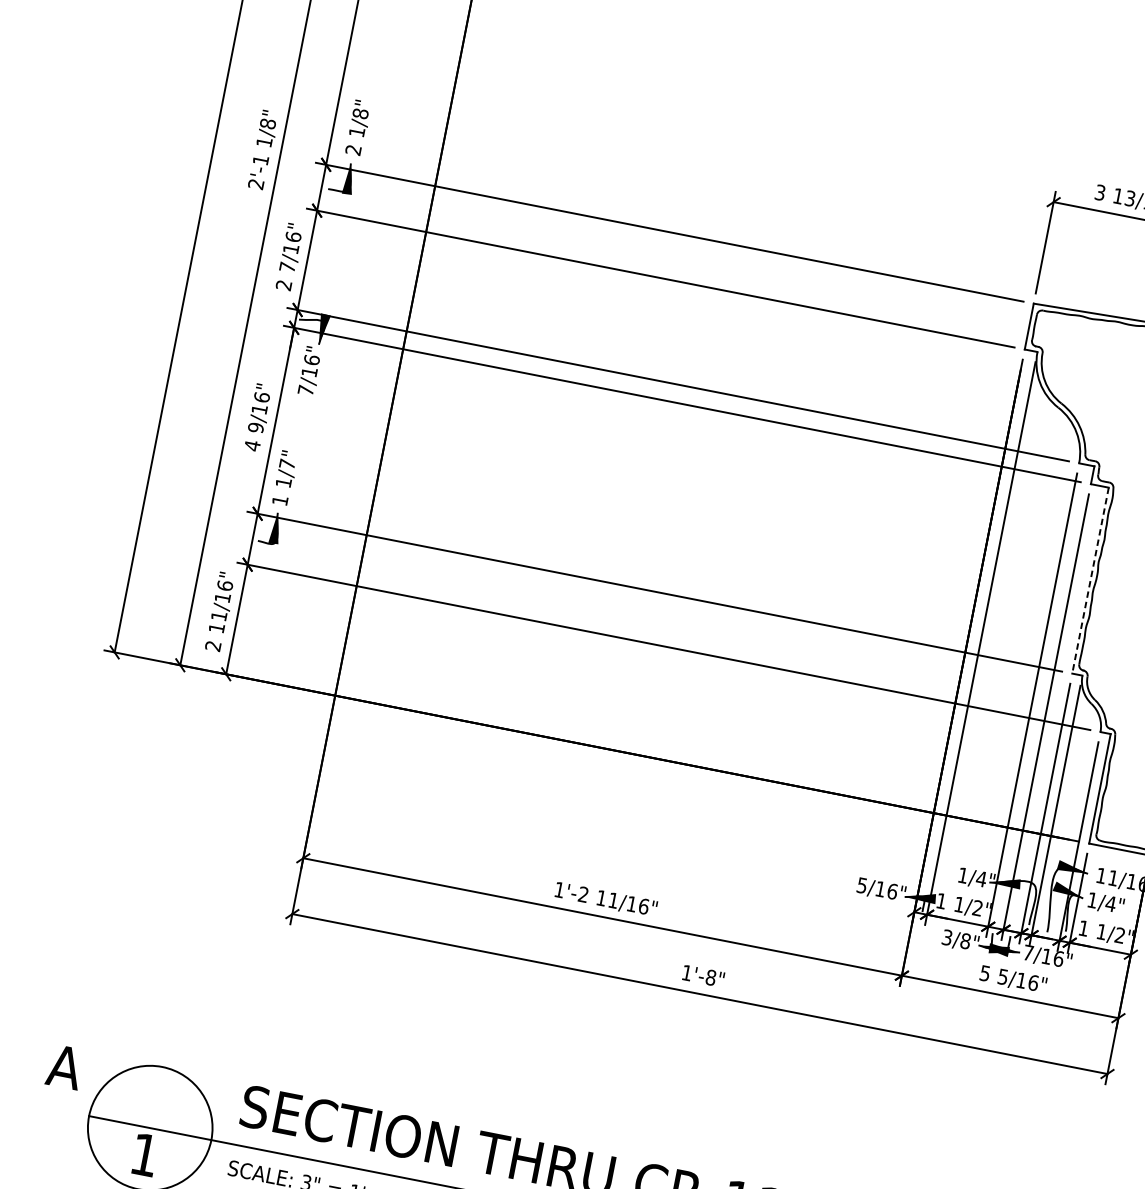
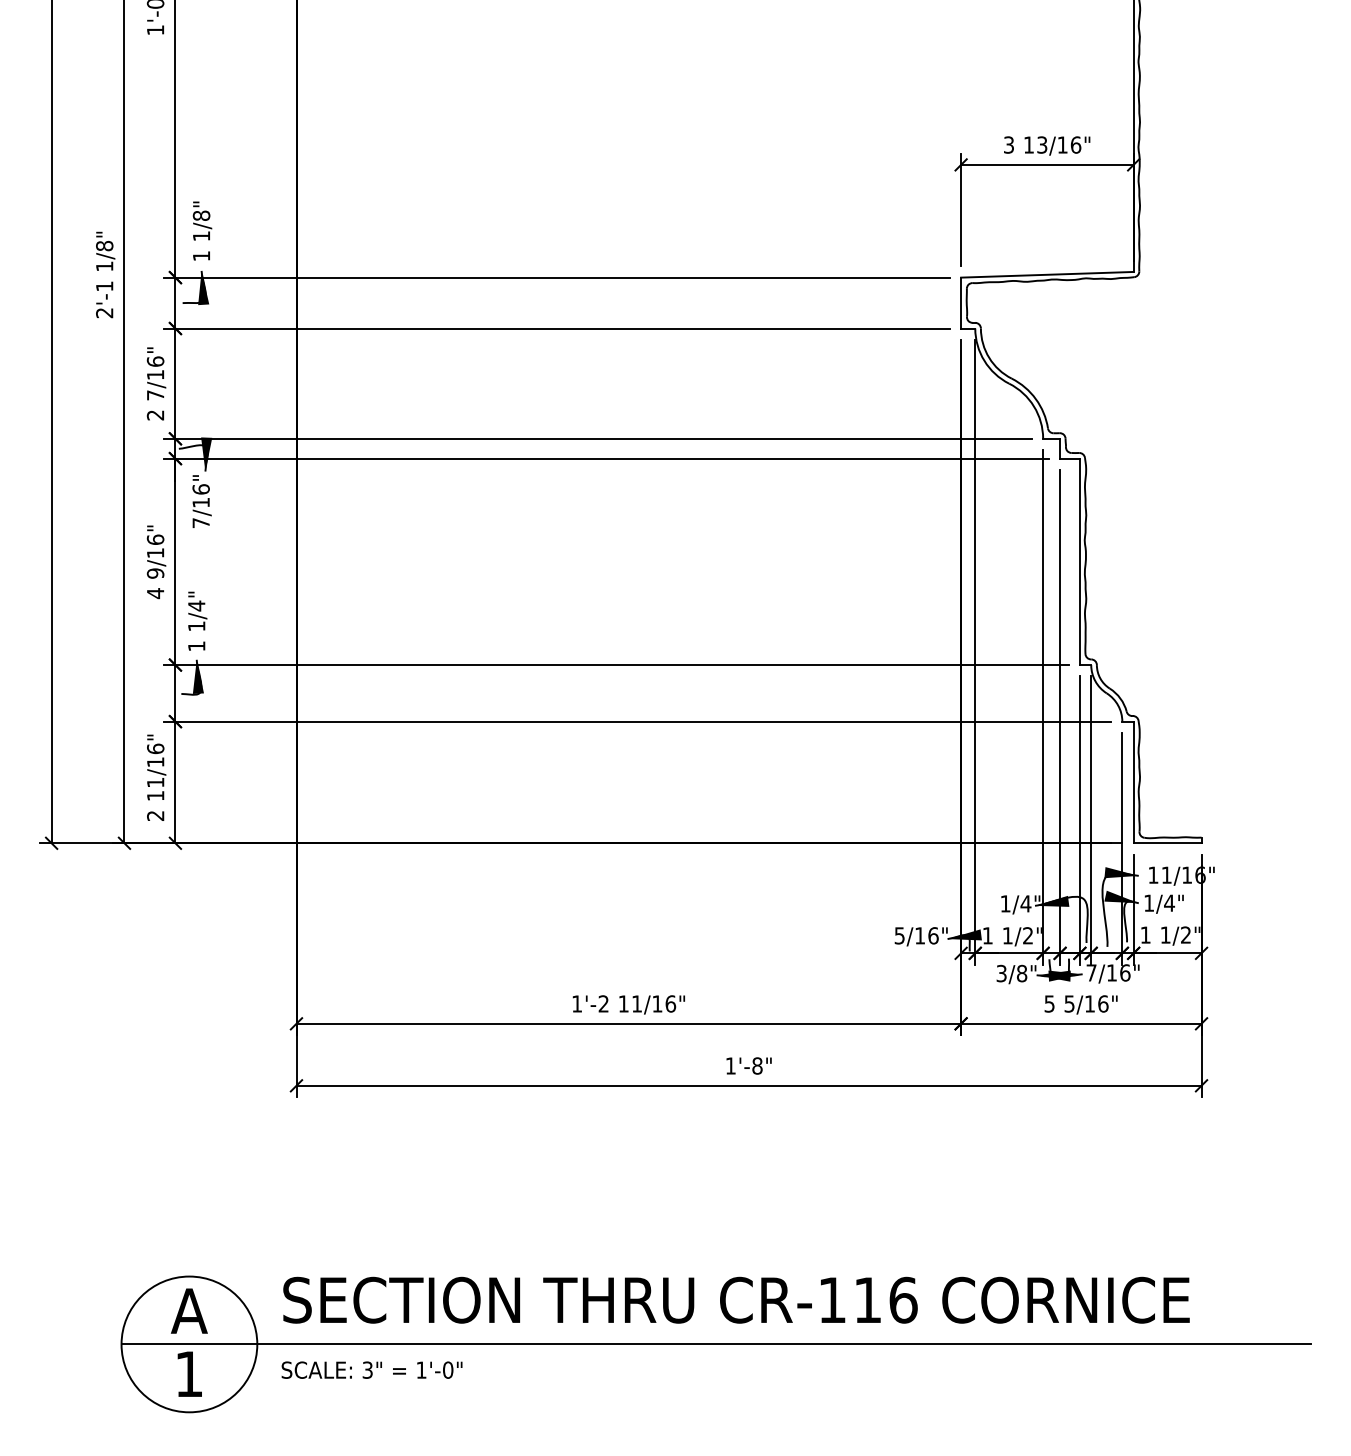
text: (352, 150) -> (200, 256), 2 -> 1
text: (287, 463) -> (196, 605), 1/7" -> 1/4"
line: (1090, 581) -> (1079, 562), dashed -> solid
text: (65, 1066) -> (189, 1310), moved

